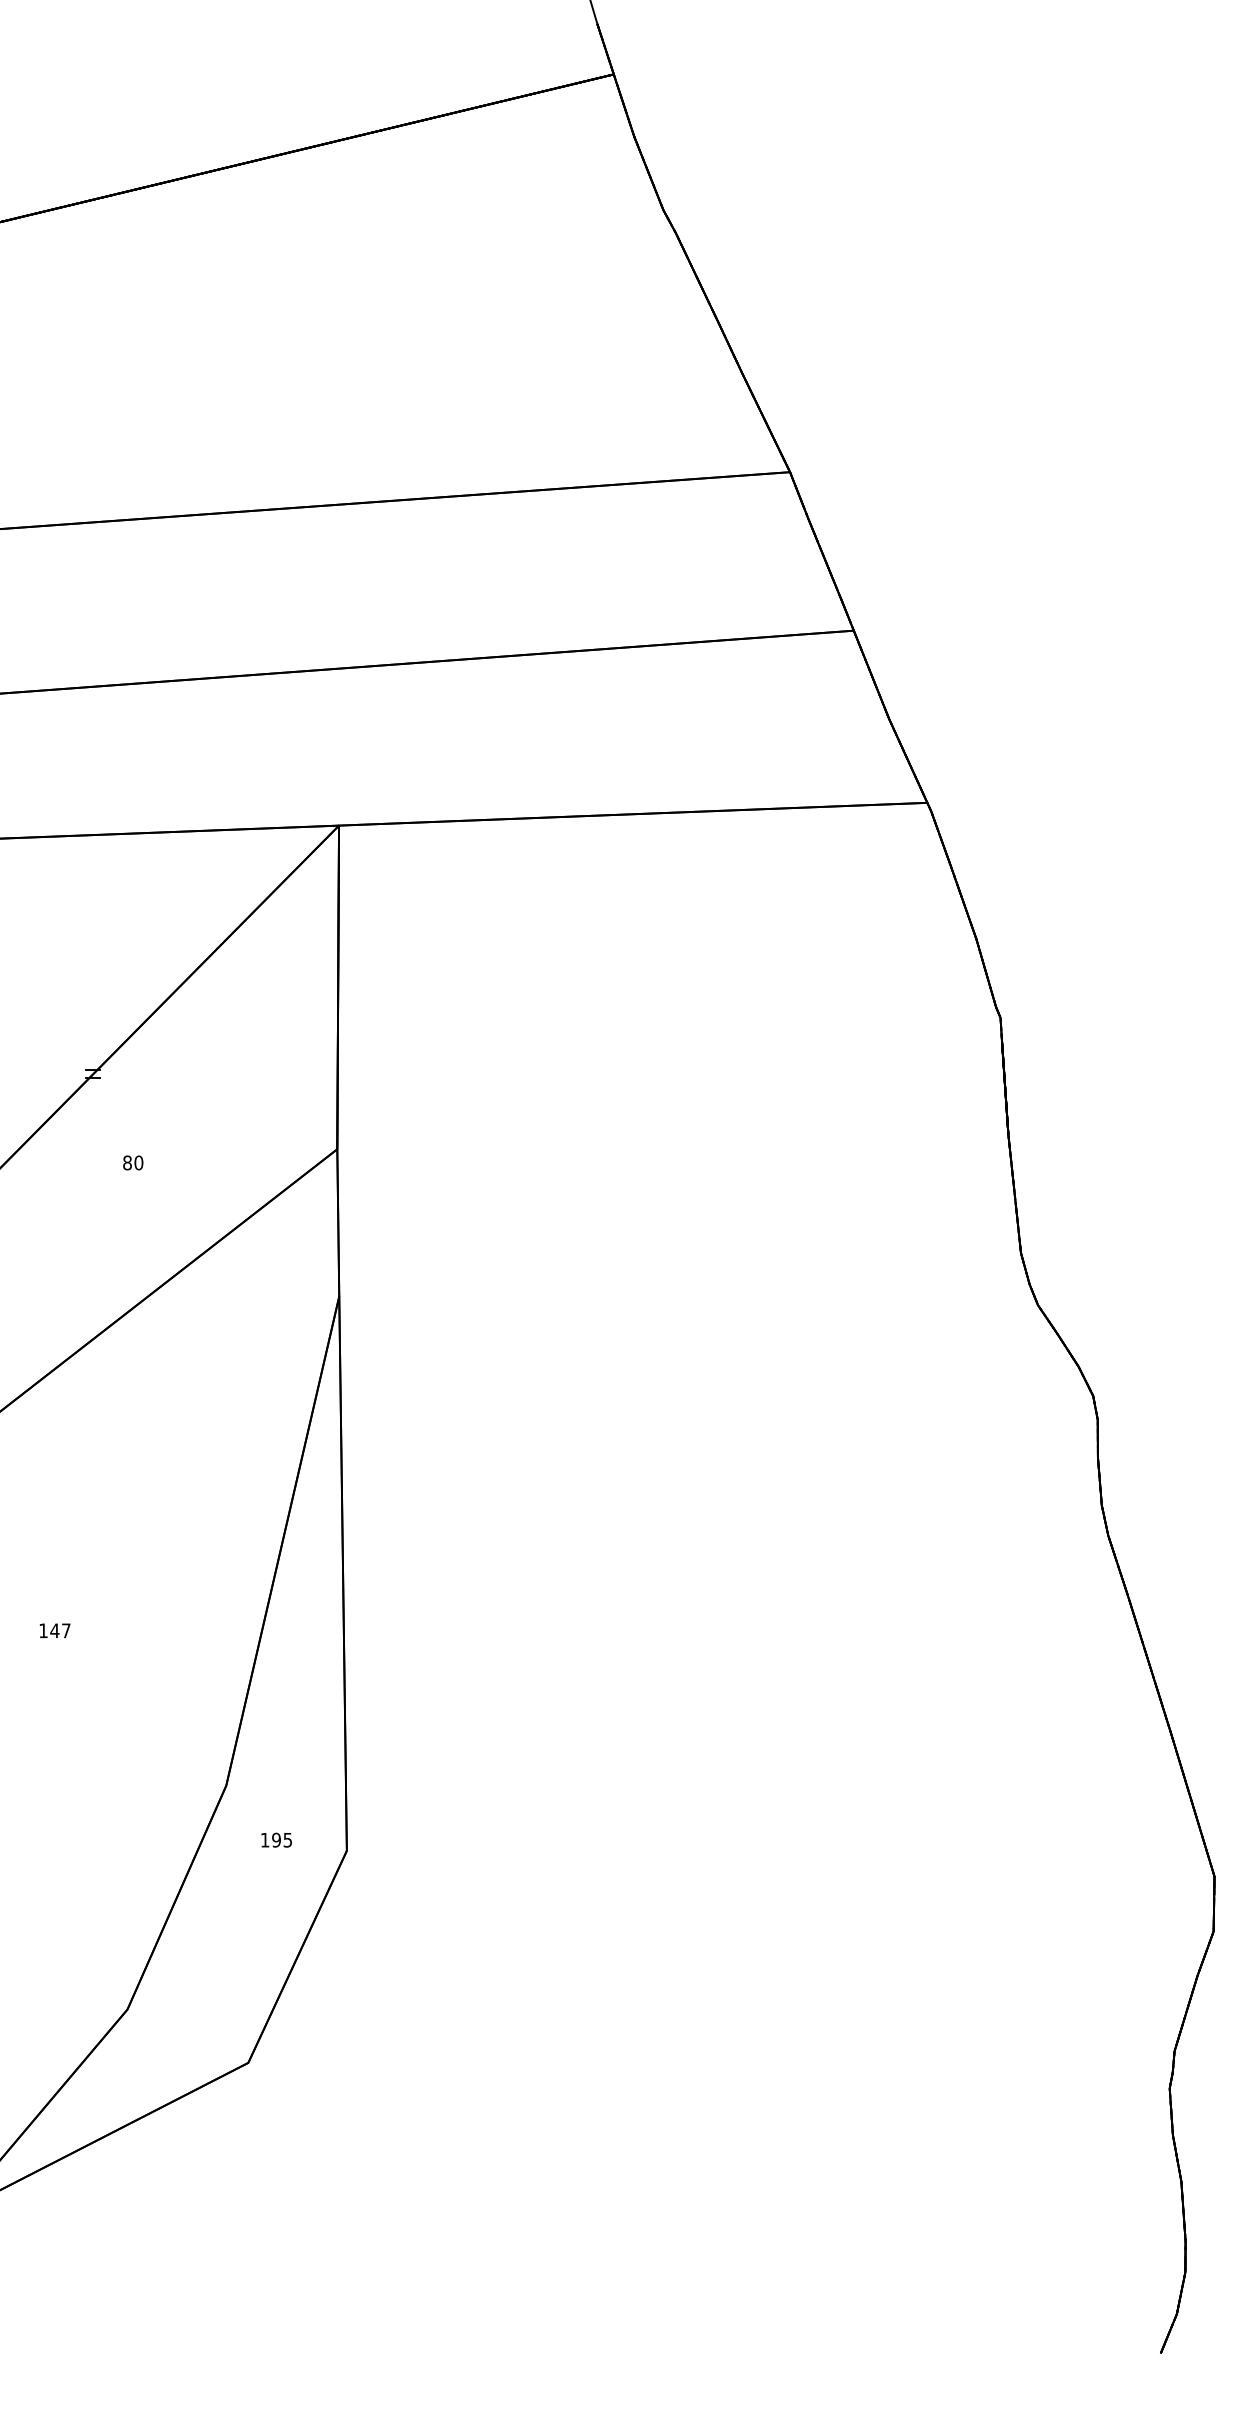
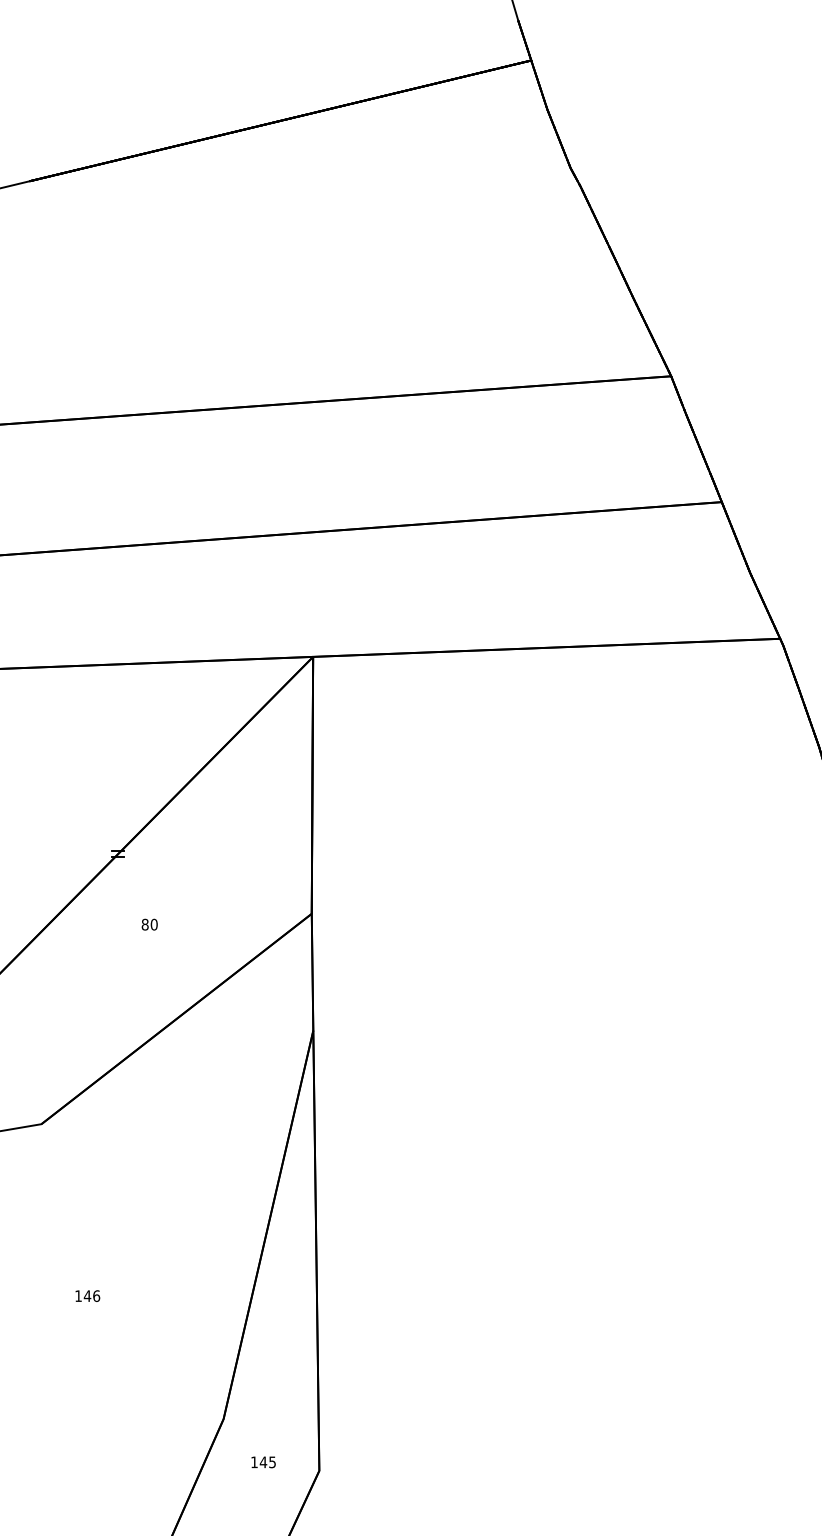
text: (66, 1630) -> (96, 1295), 147 -> 146
text: (276, 1839) -> (263, 1461), 195 -> 145

